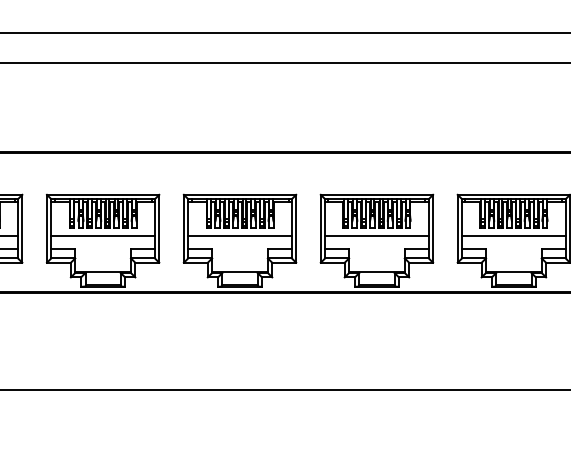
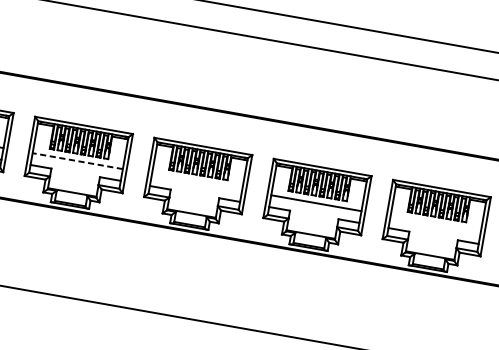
line: (103, 235) -> (78, 160), solid -> dashed
line: (239, 235) -> (196, 181), removed
line: (513, 235) -> (435, 223), removed

